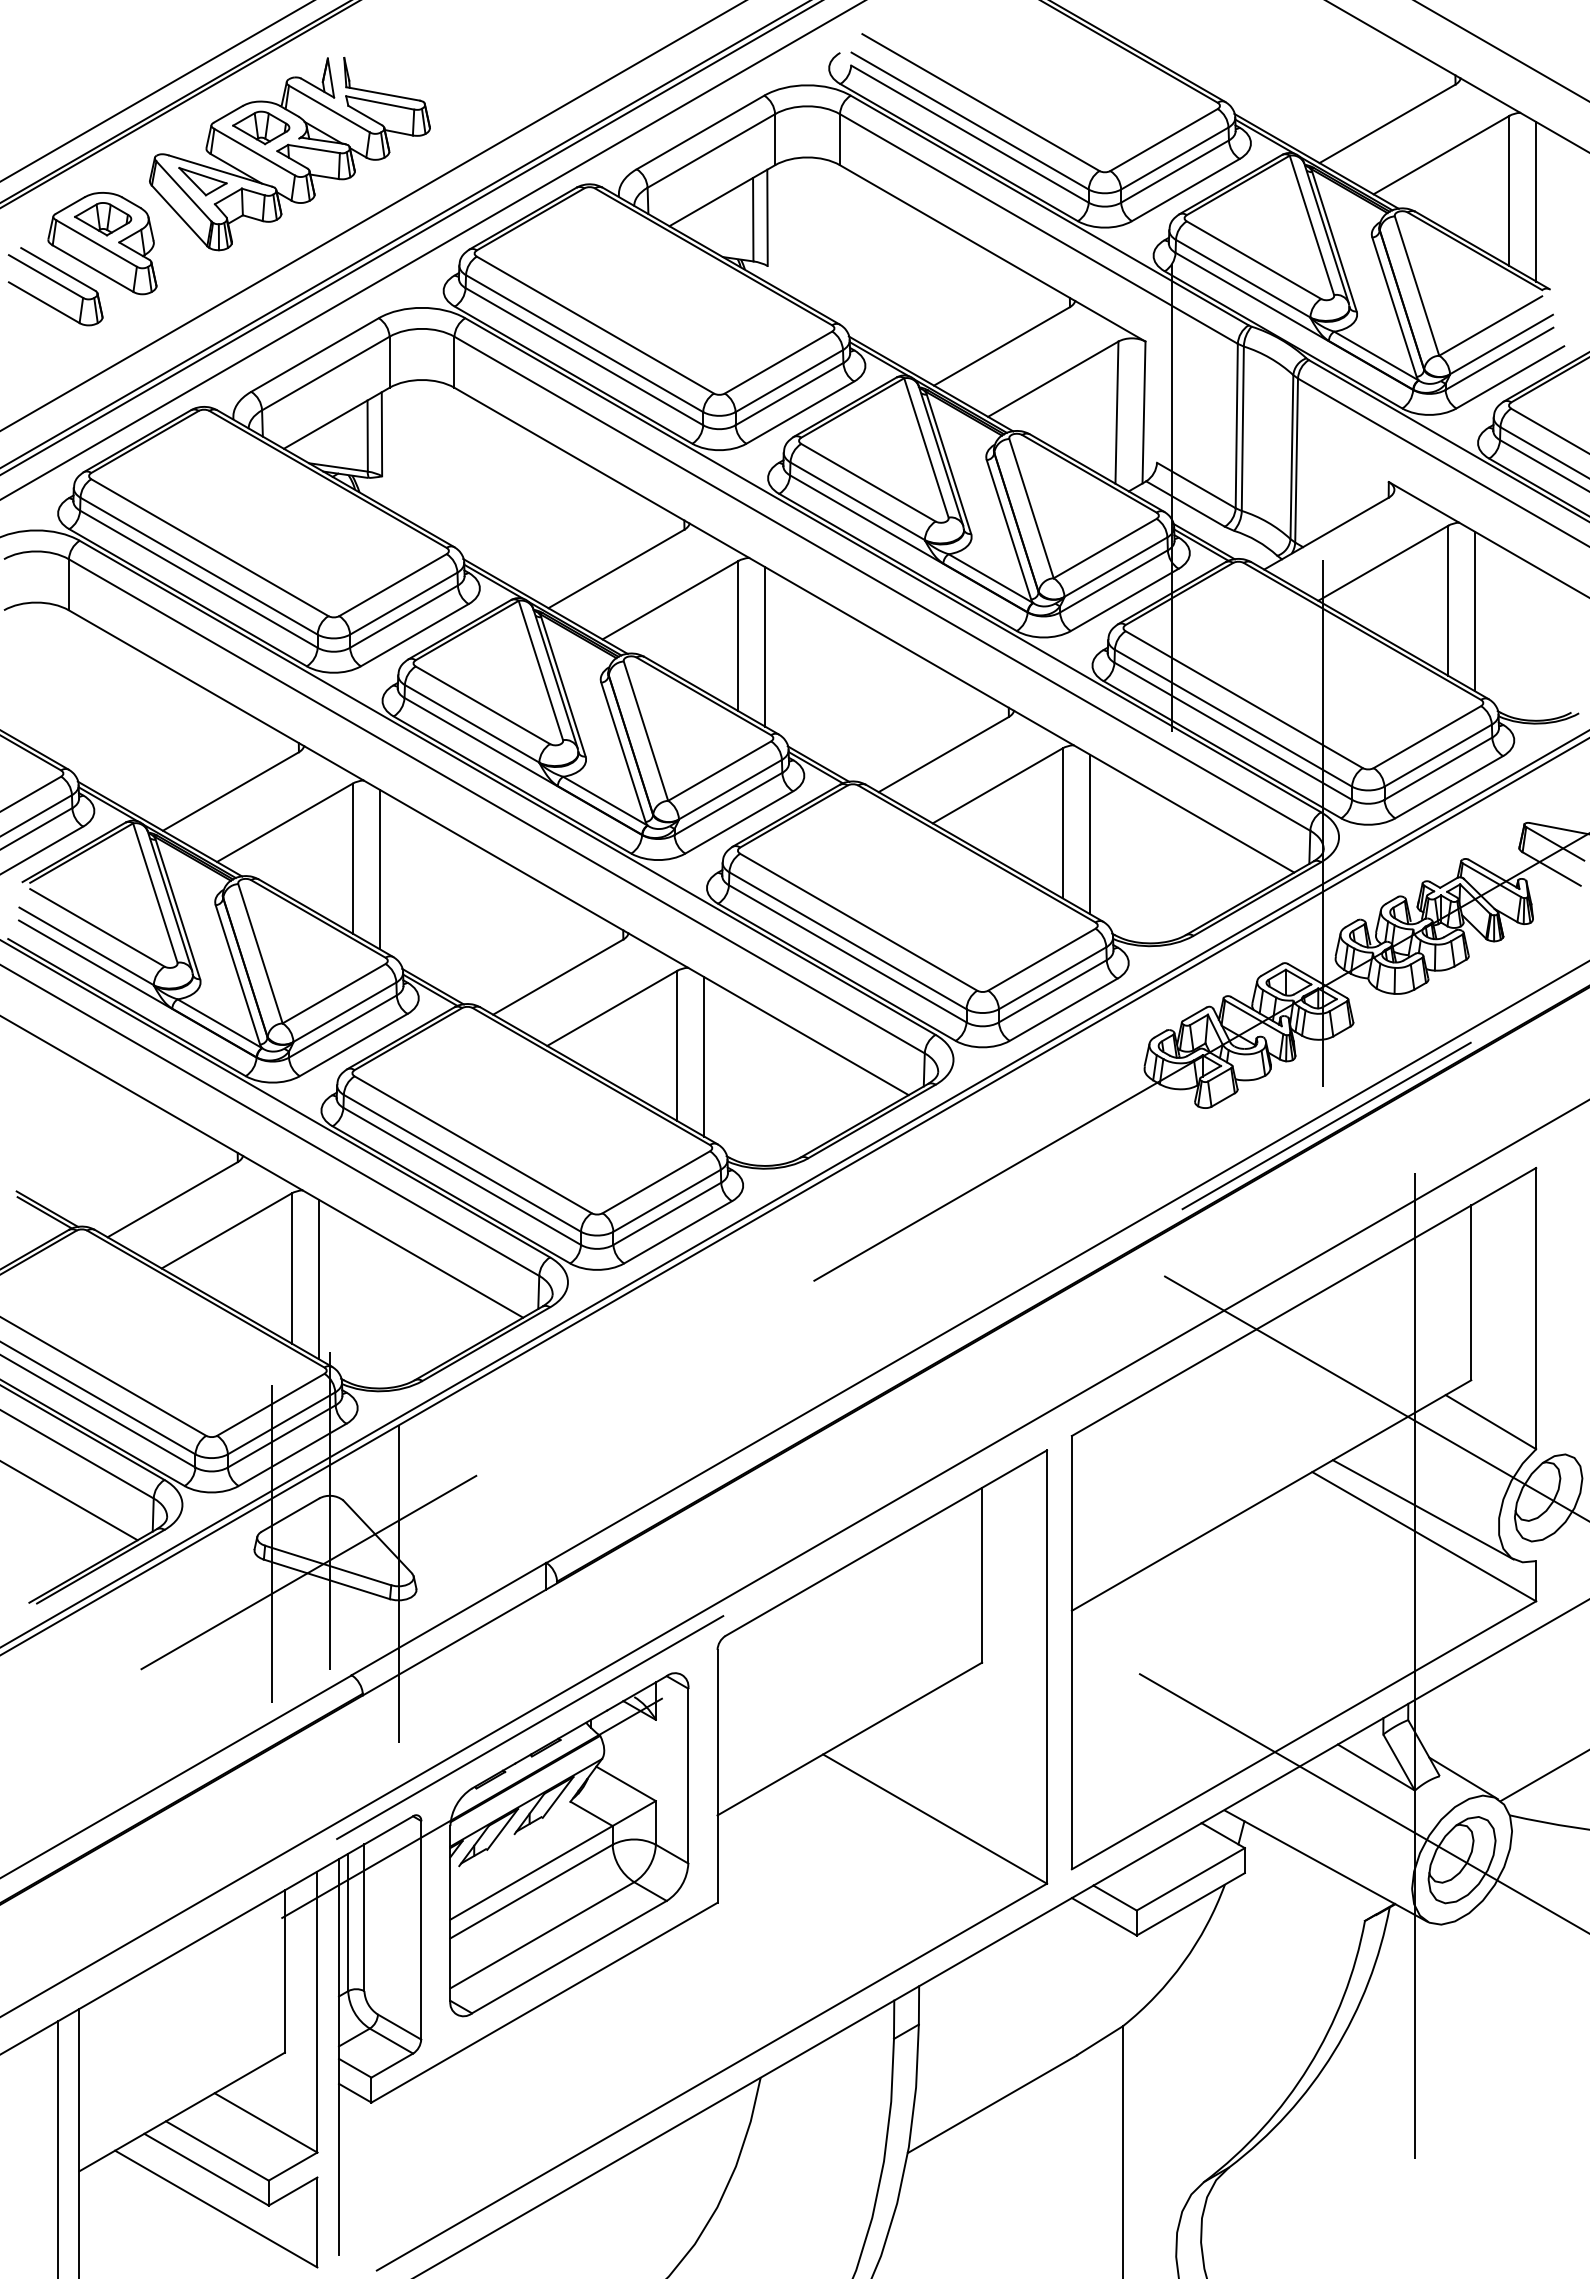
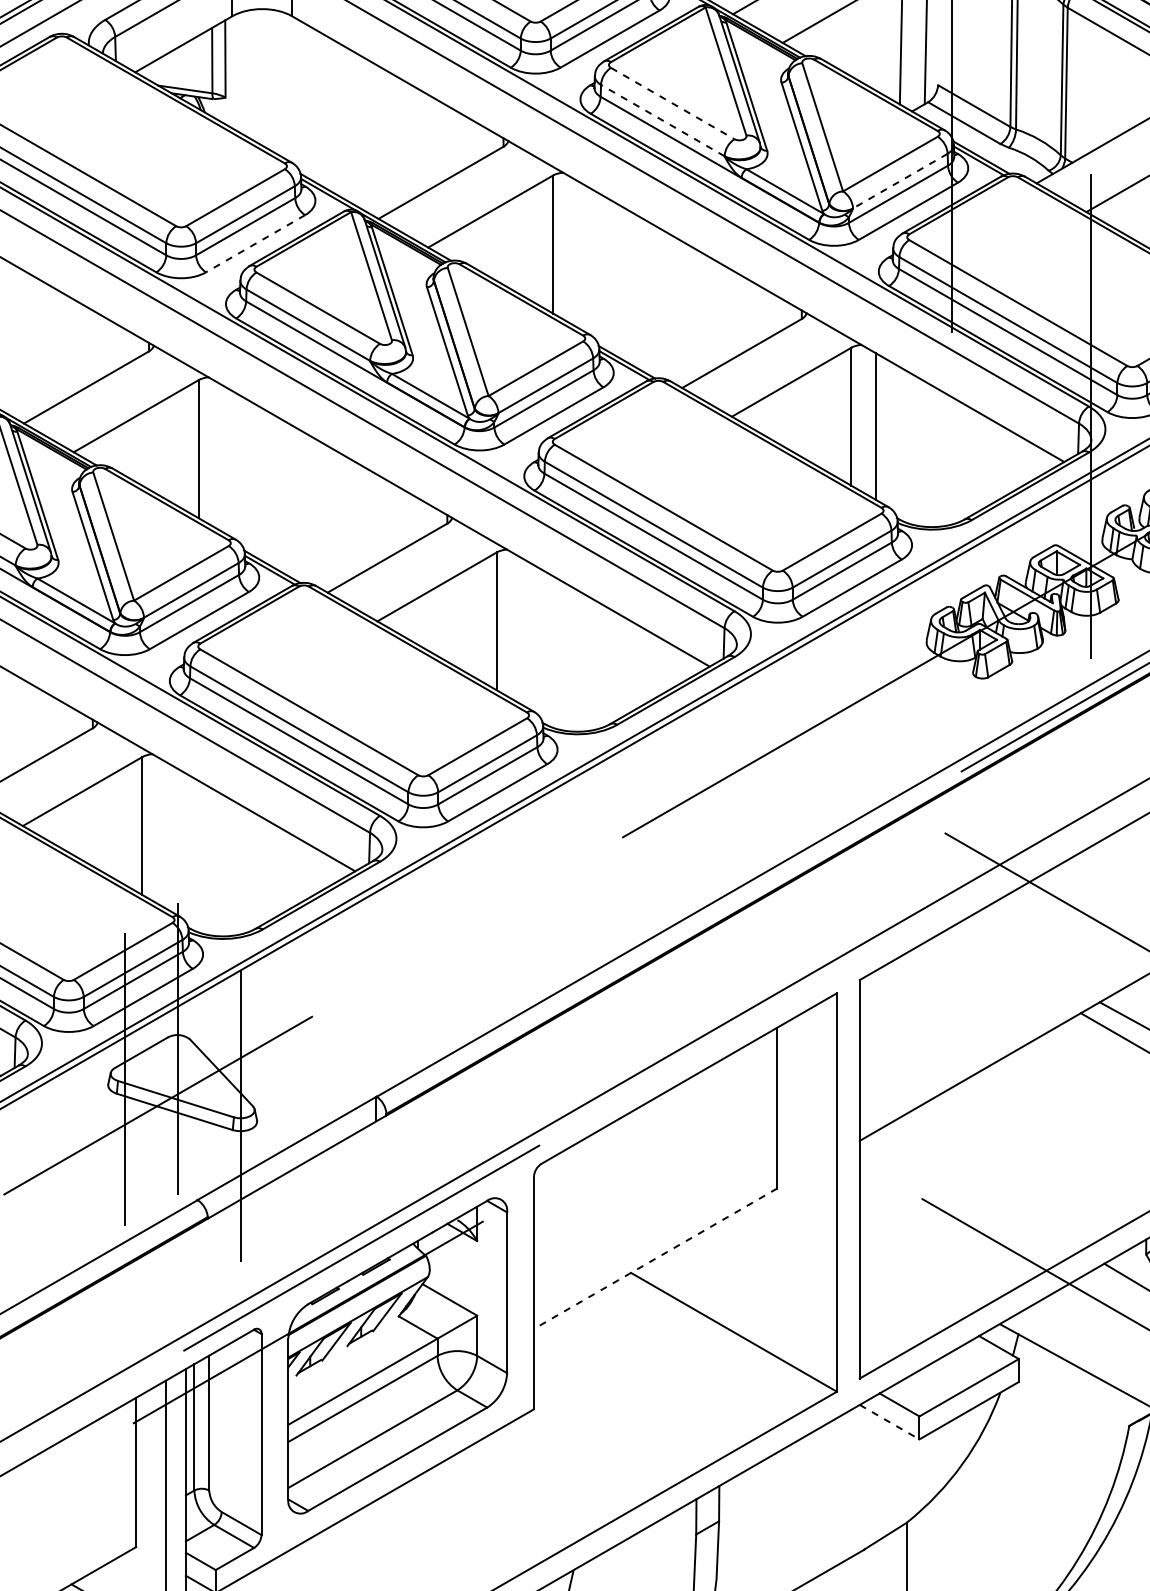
line: (868, 482) -> (672, 103), solid -> dashed
line: (857, 501) -> (662, 120), solid -> dashed
line: (1115, 567) -> (899, 181), solid -> dashed
line: (414, 635) -> (255, 244), solid -> dashed
line: (765, 646) -> (578, 254), removed
line: (379, 869) -> (223, 459), removed
line: (704, 1056) -> (521, 631), removed
line: (318, 1279) -> (167, 836), removed
line: (849, 1739) -> (655, 1259), solid -> dashed
line: (1104, 1917) -> (889, 1422), solid -> dashed

